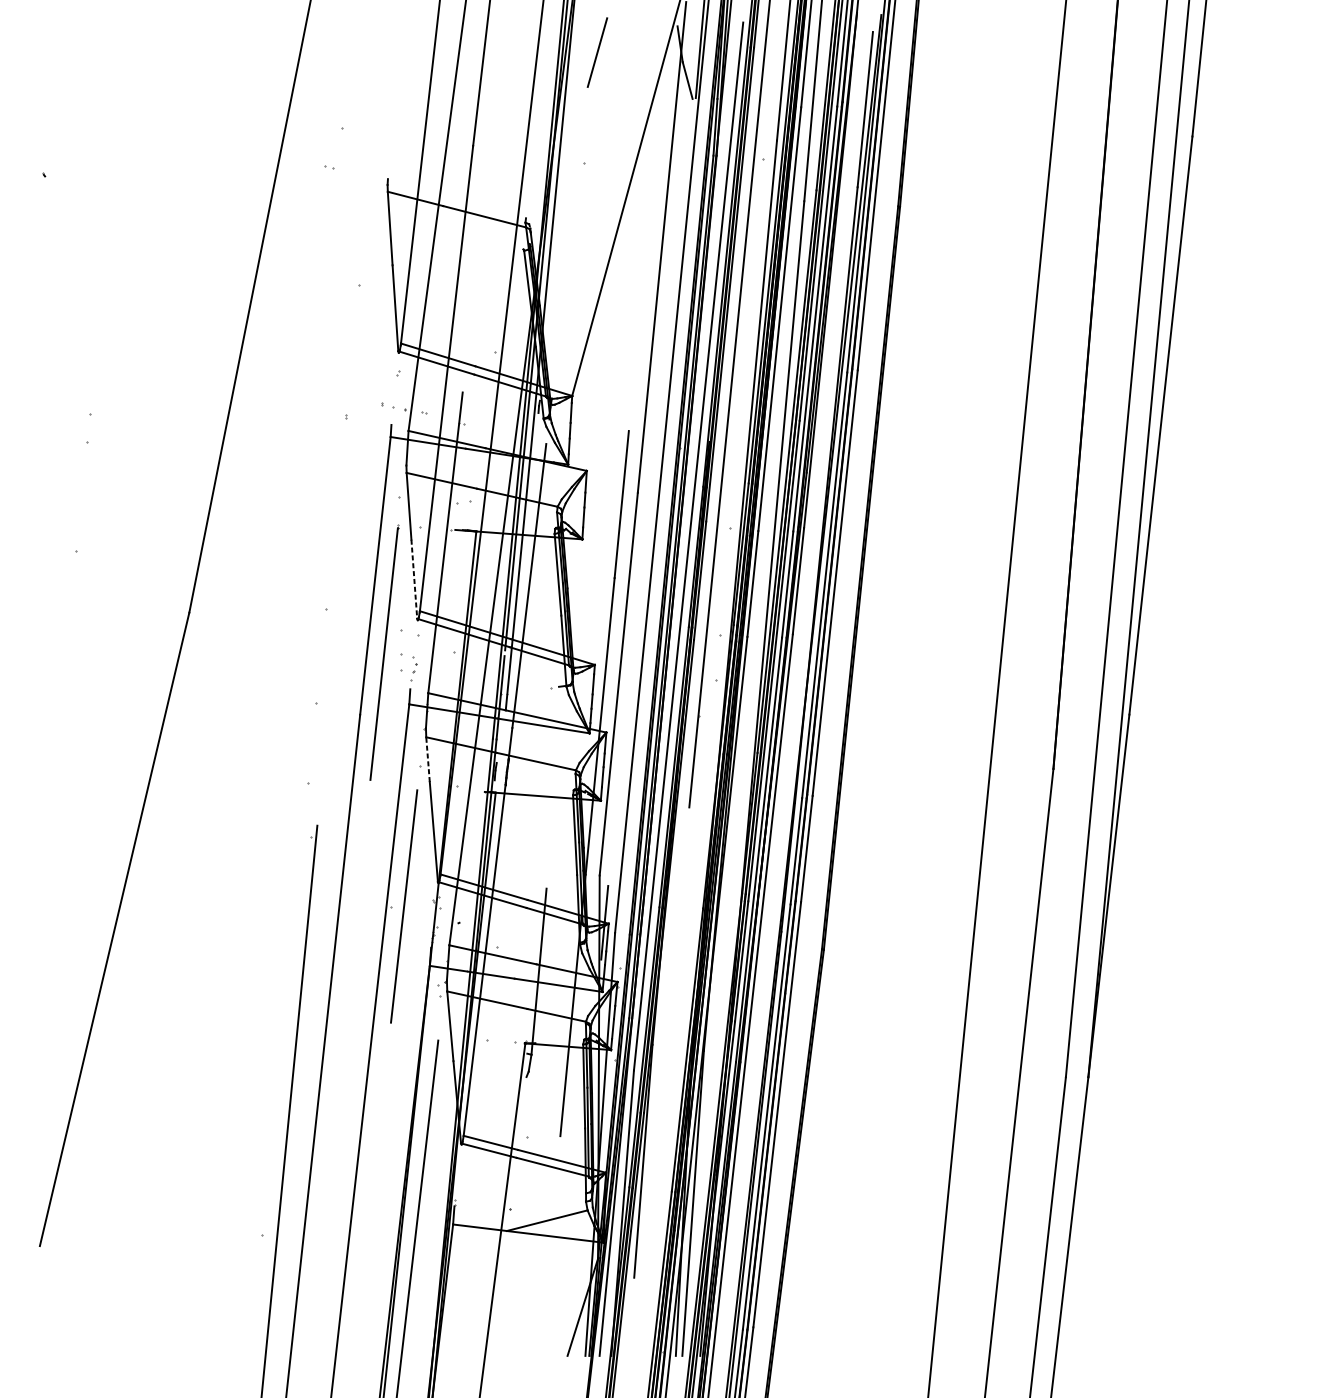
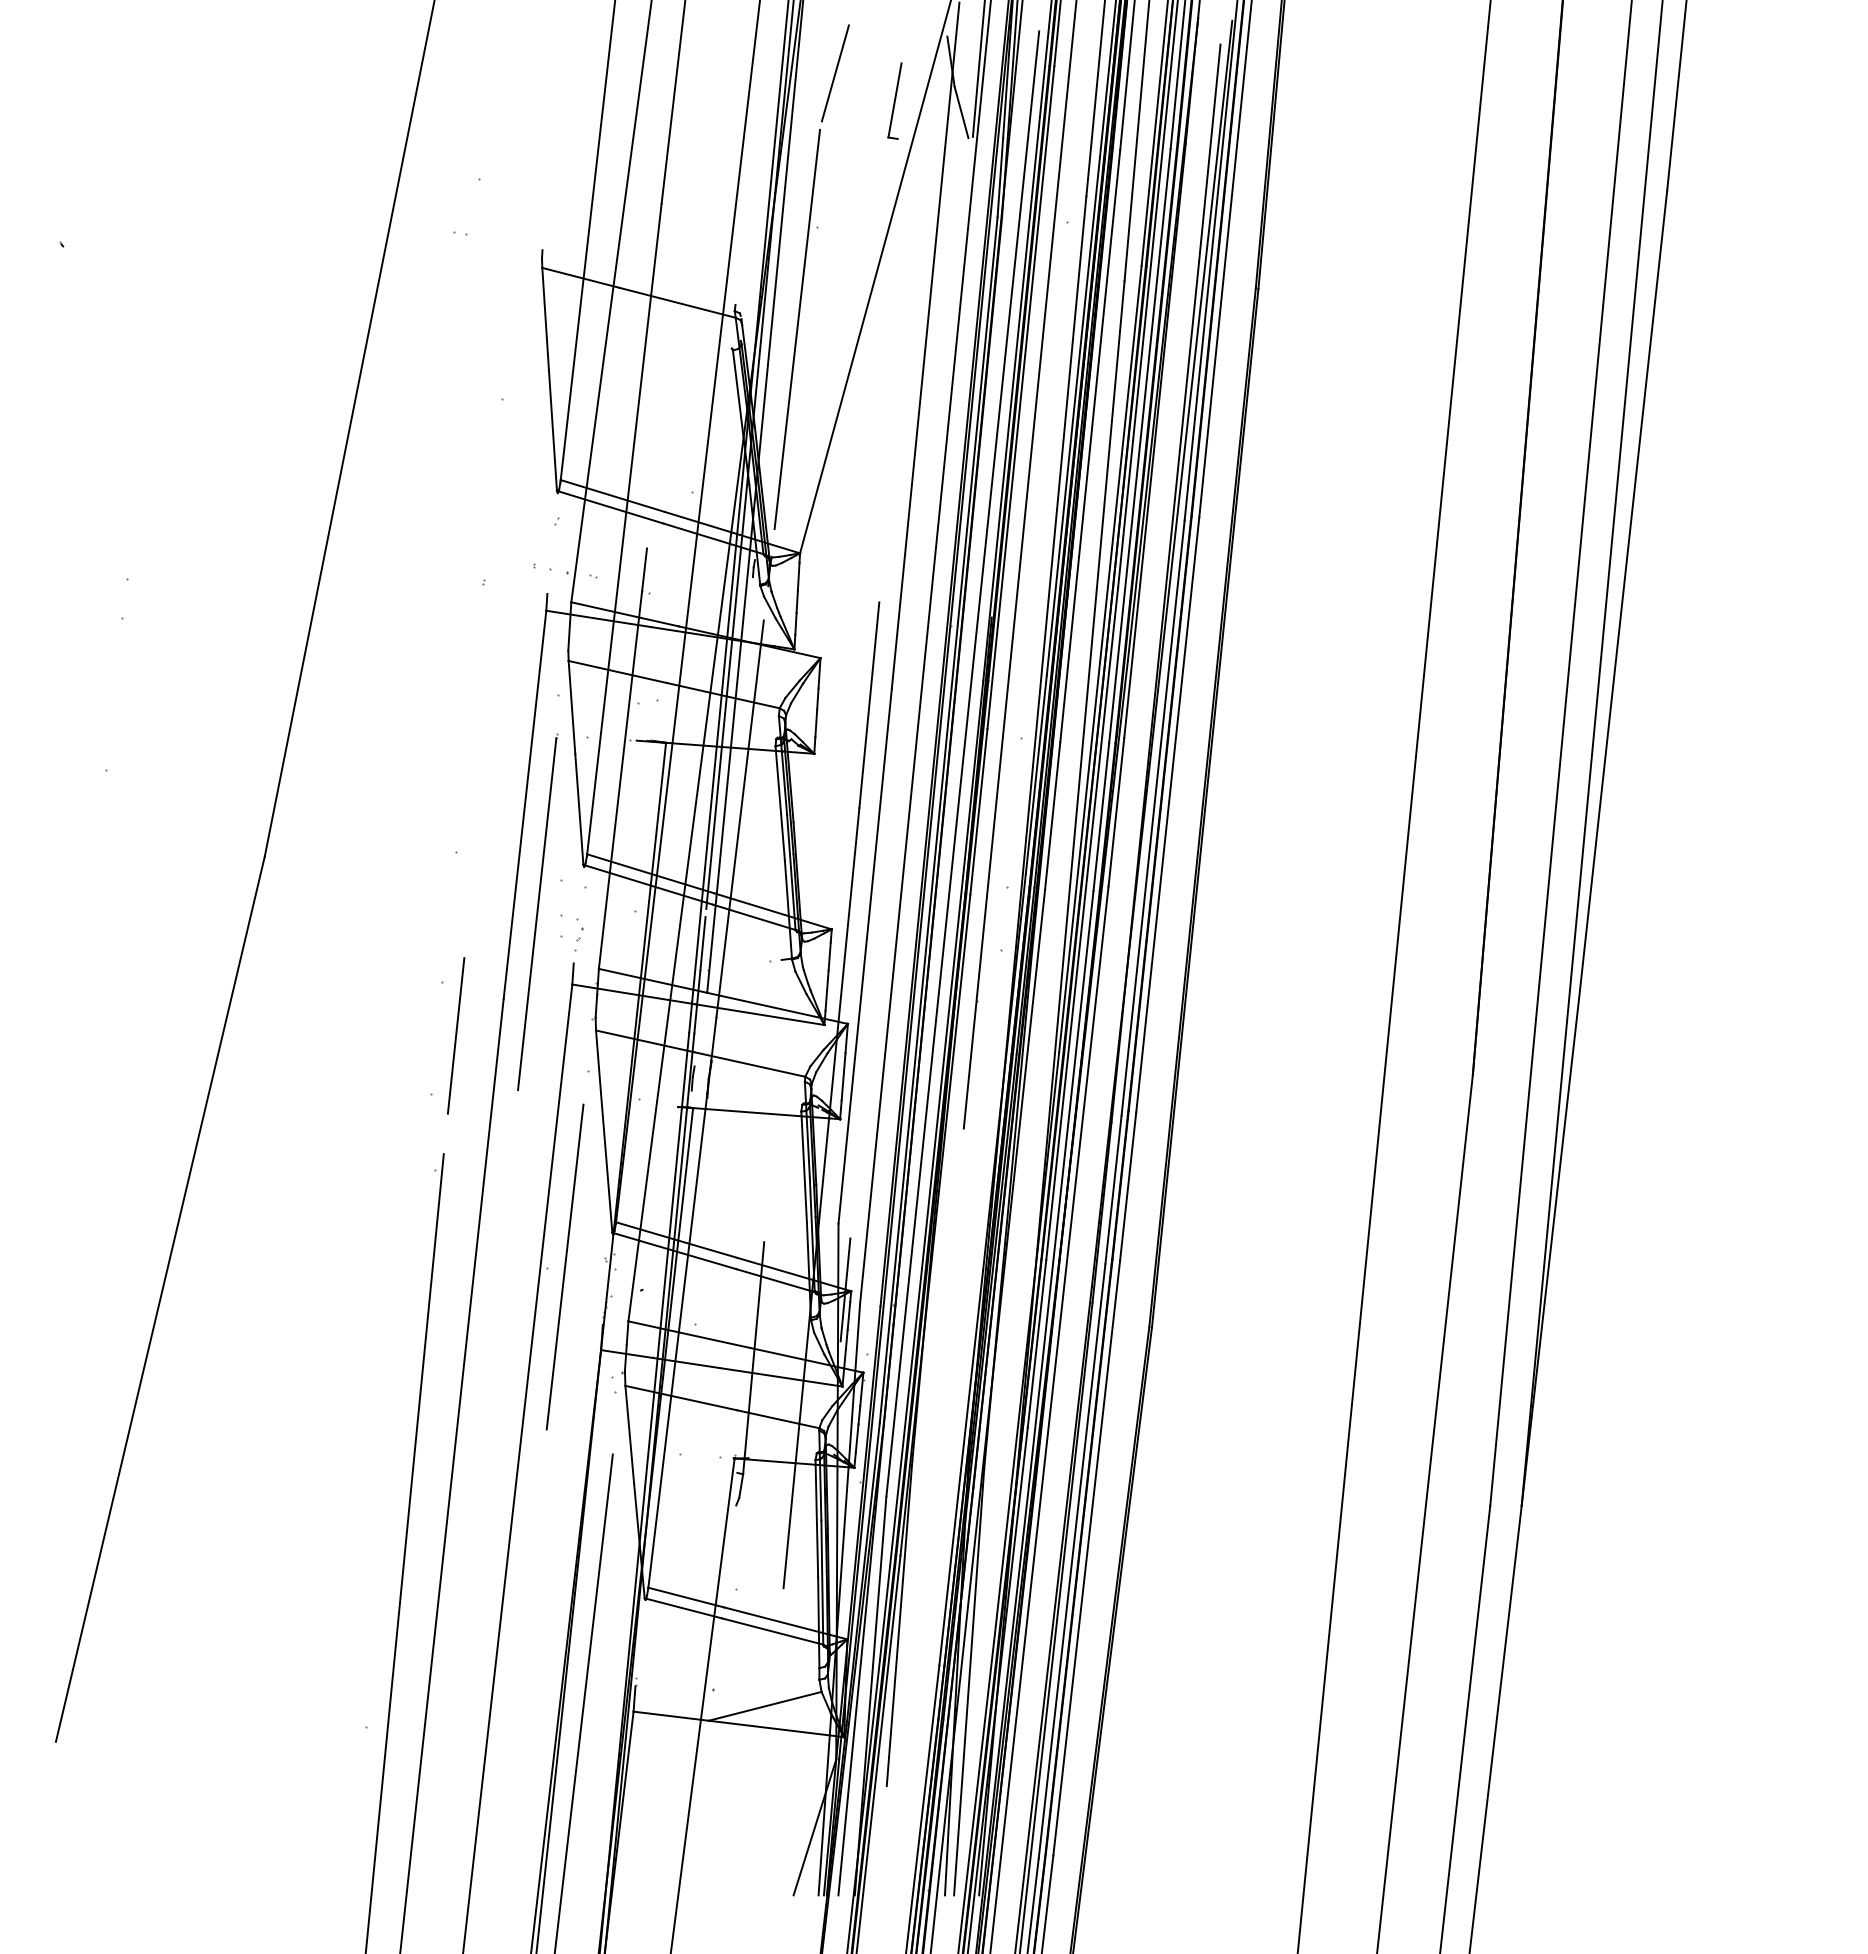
part: (639, 72) -> (894, 100), added
line: (570, 235) -> (797, 329), added
line: (414, 579) -> (579, 810), dashed -> solid
line: (325, 740) -> (455, 1035), added
line: (428, 759) -> (598, 1061), dashed -> solid

